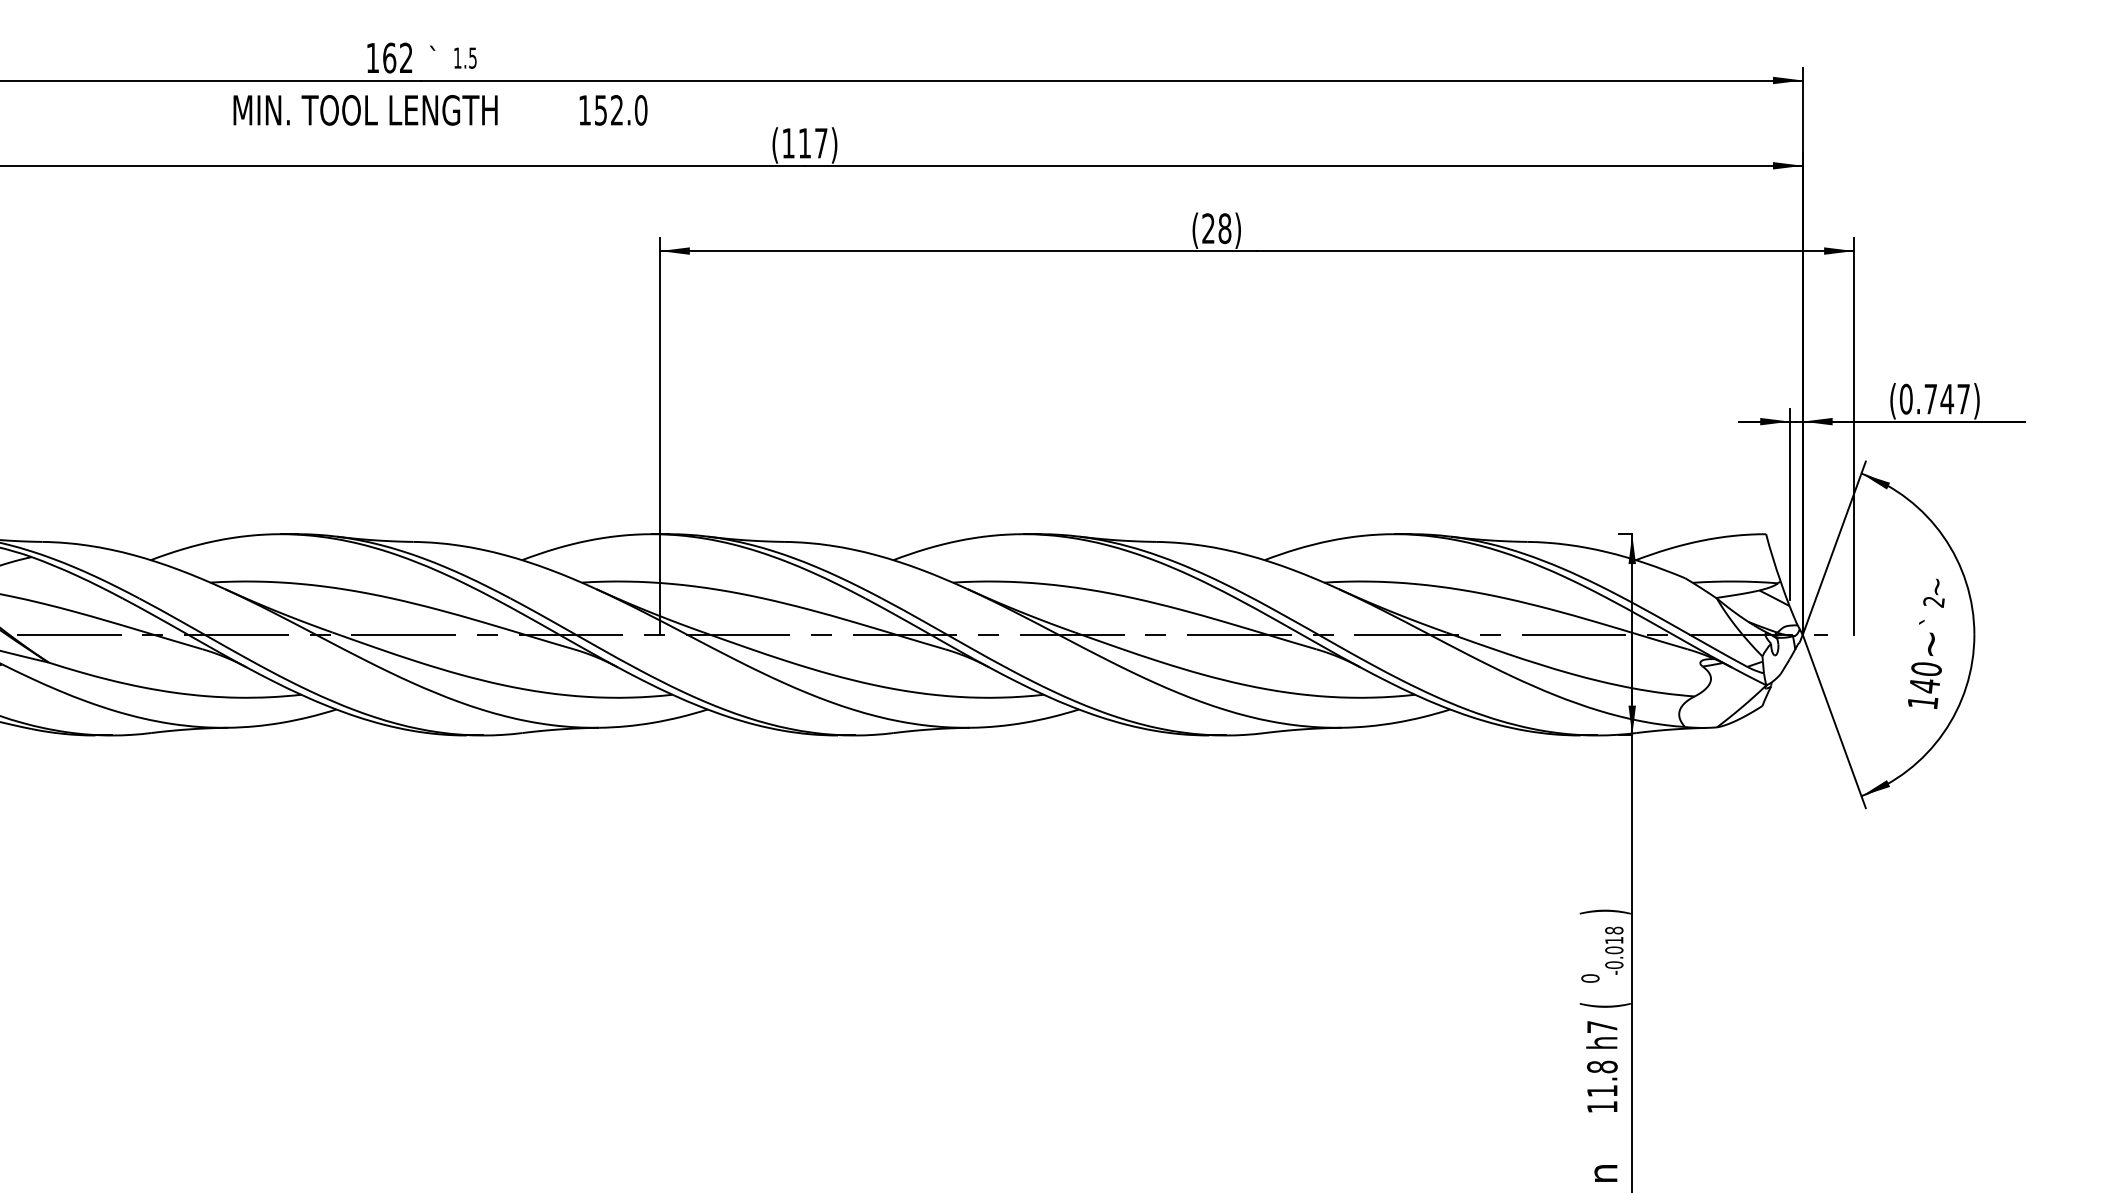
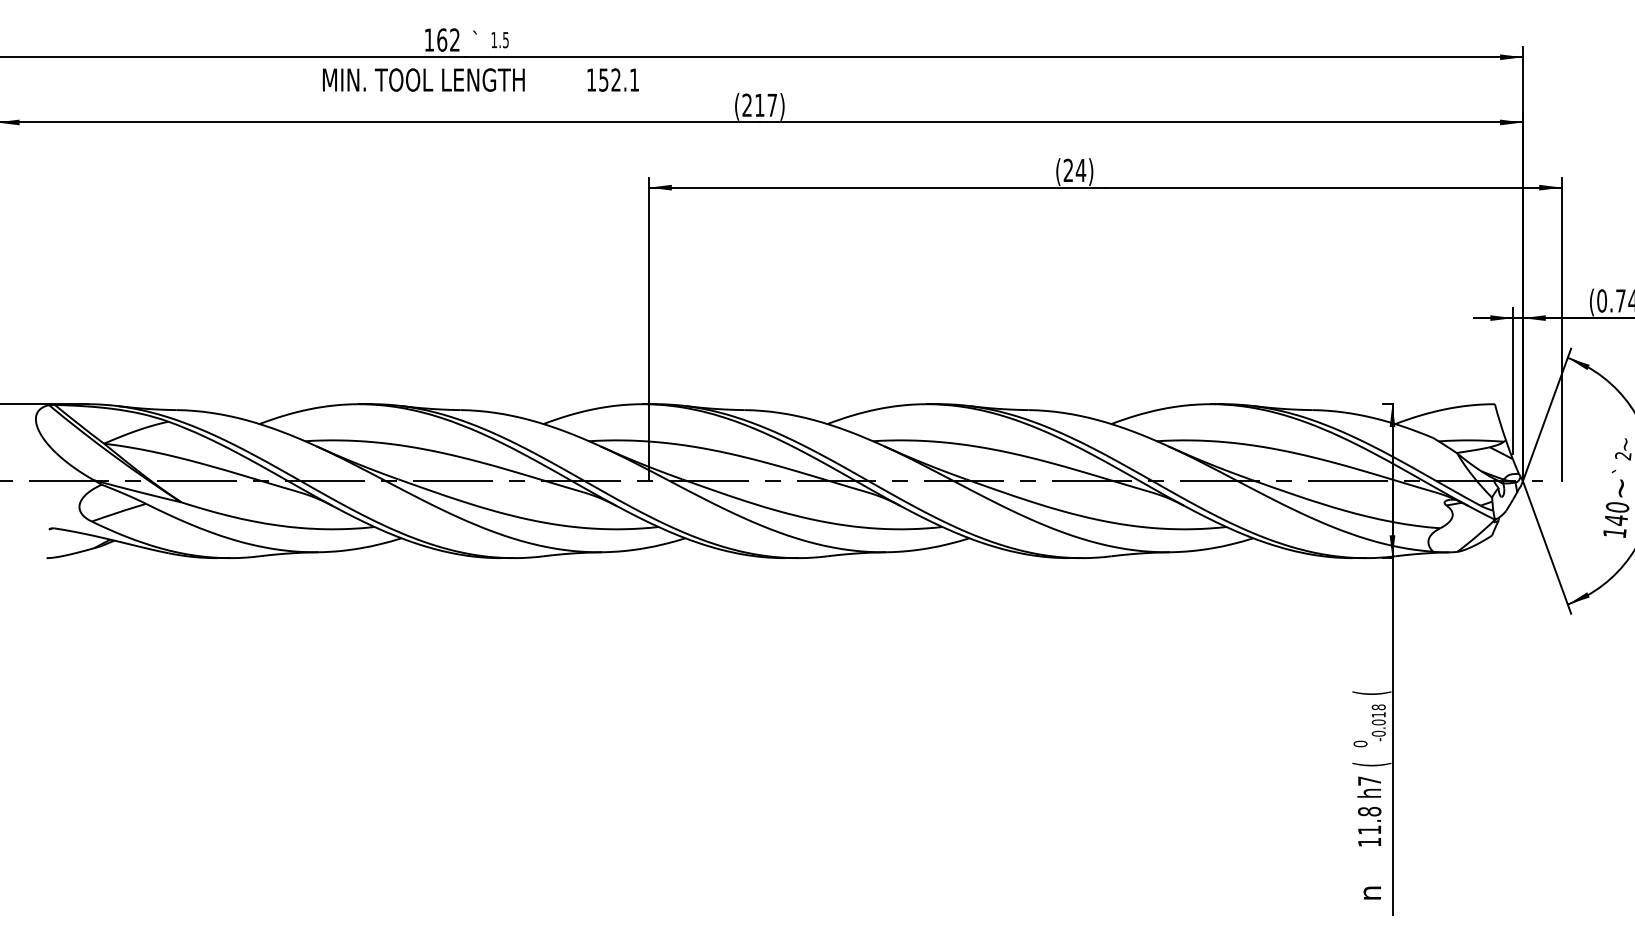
text: (641, 109) -> (634, 79), 152.0 -> 152.1
text: (787, 142) -> (746, 104), (117) -> (217)
text: (1224, 228) -> (1080, 170), (28) -> (24)
text: (1604, 911) -> (1371, 692), ) -> (

